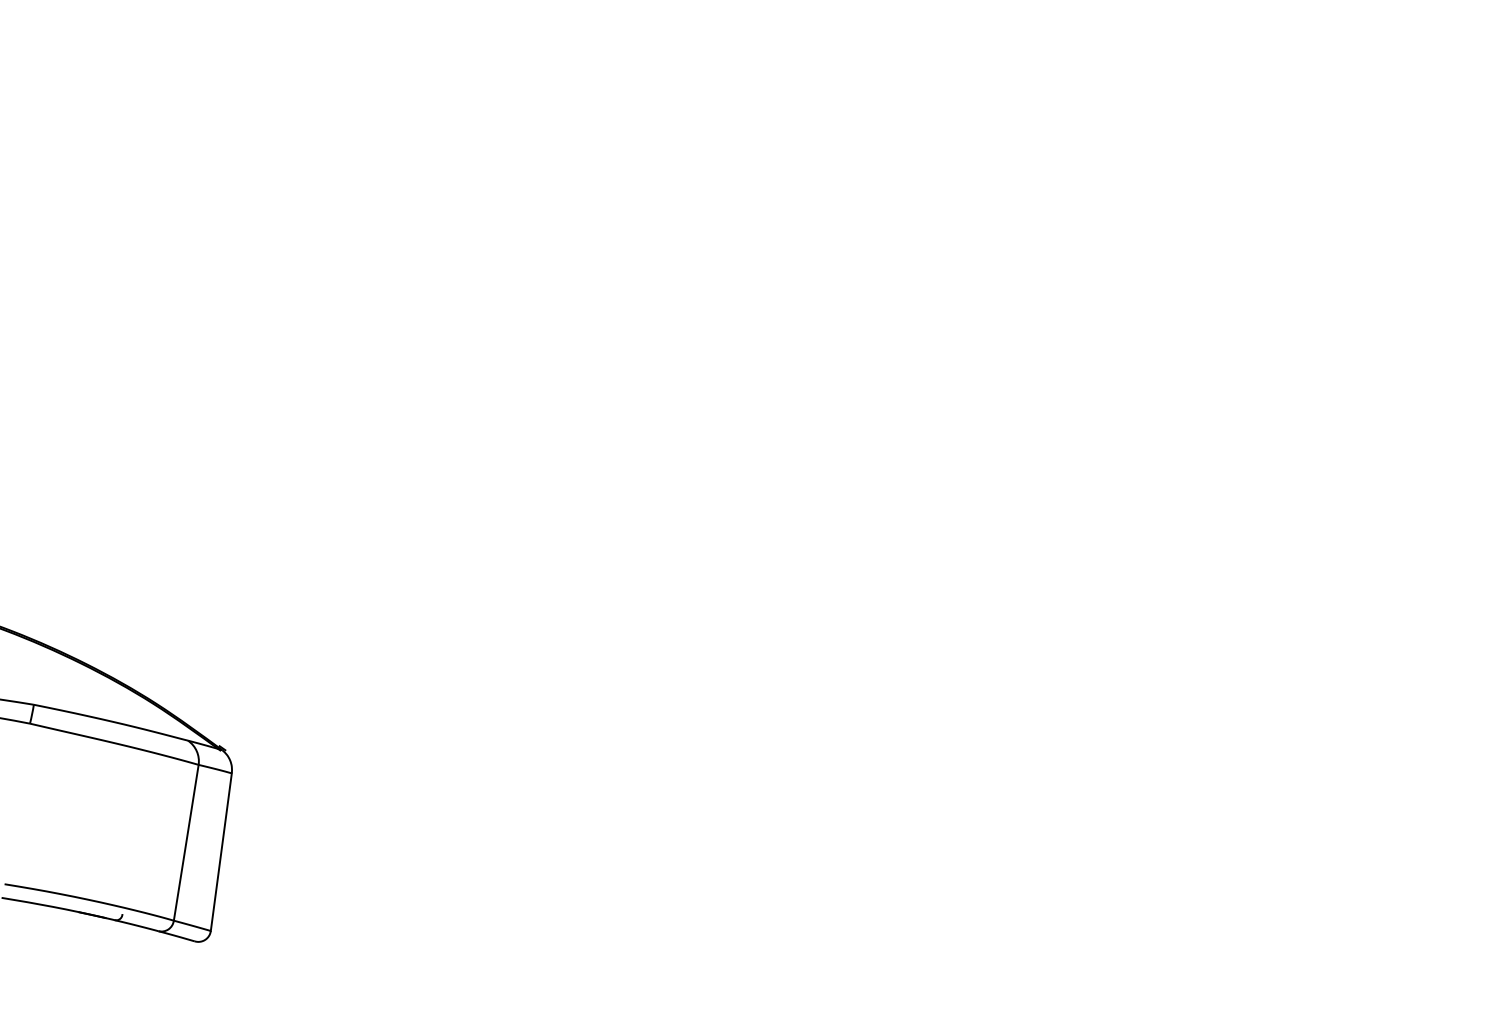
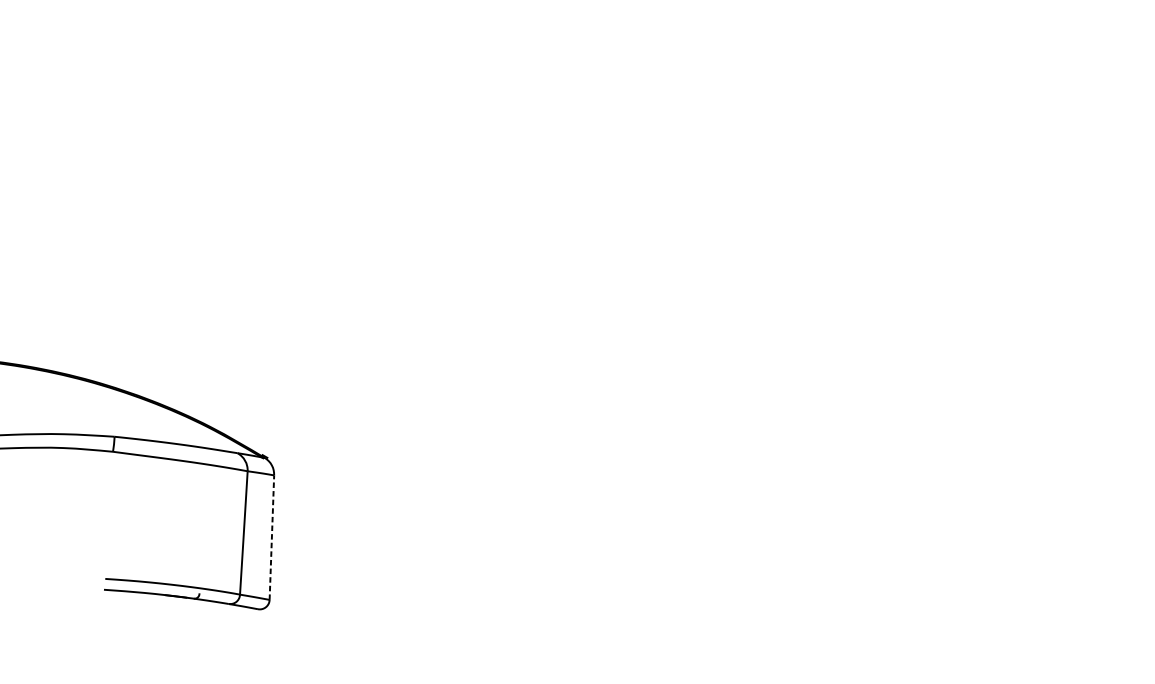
line: (221, 852) -> (272, 537), solid -> dashed

